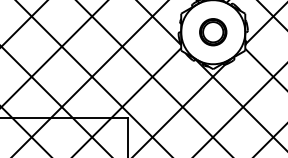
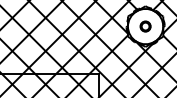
circle: (213, 32) -> (145, 26), size x0.7

